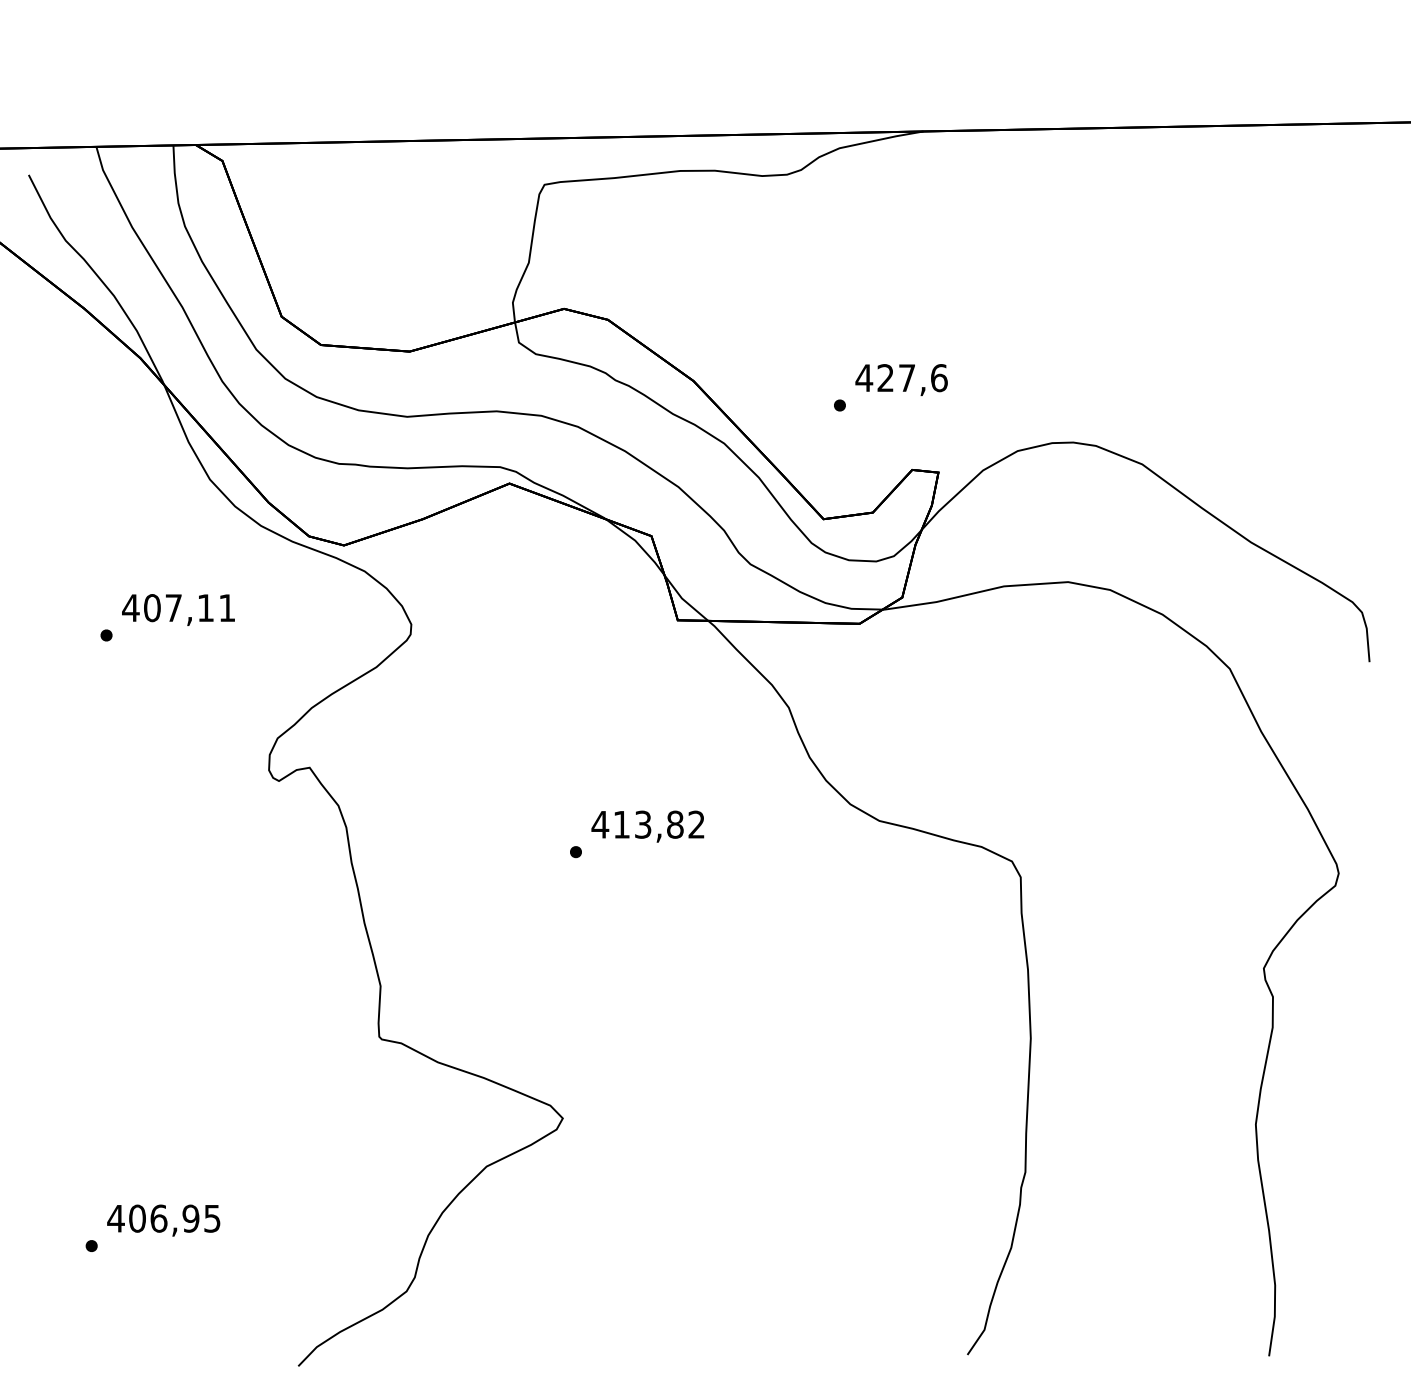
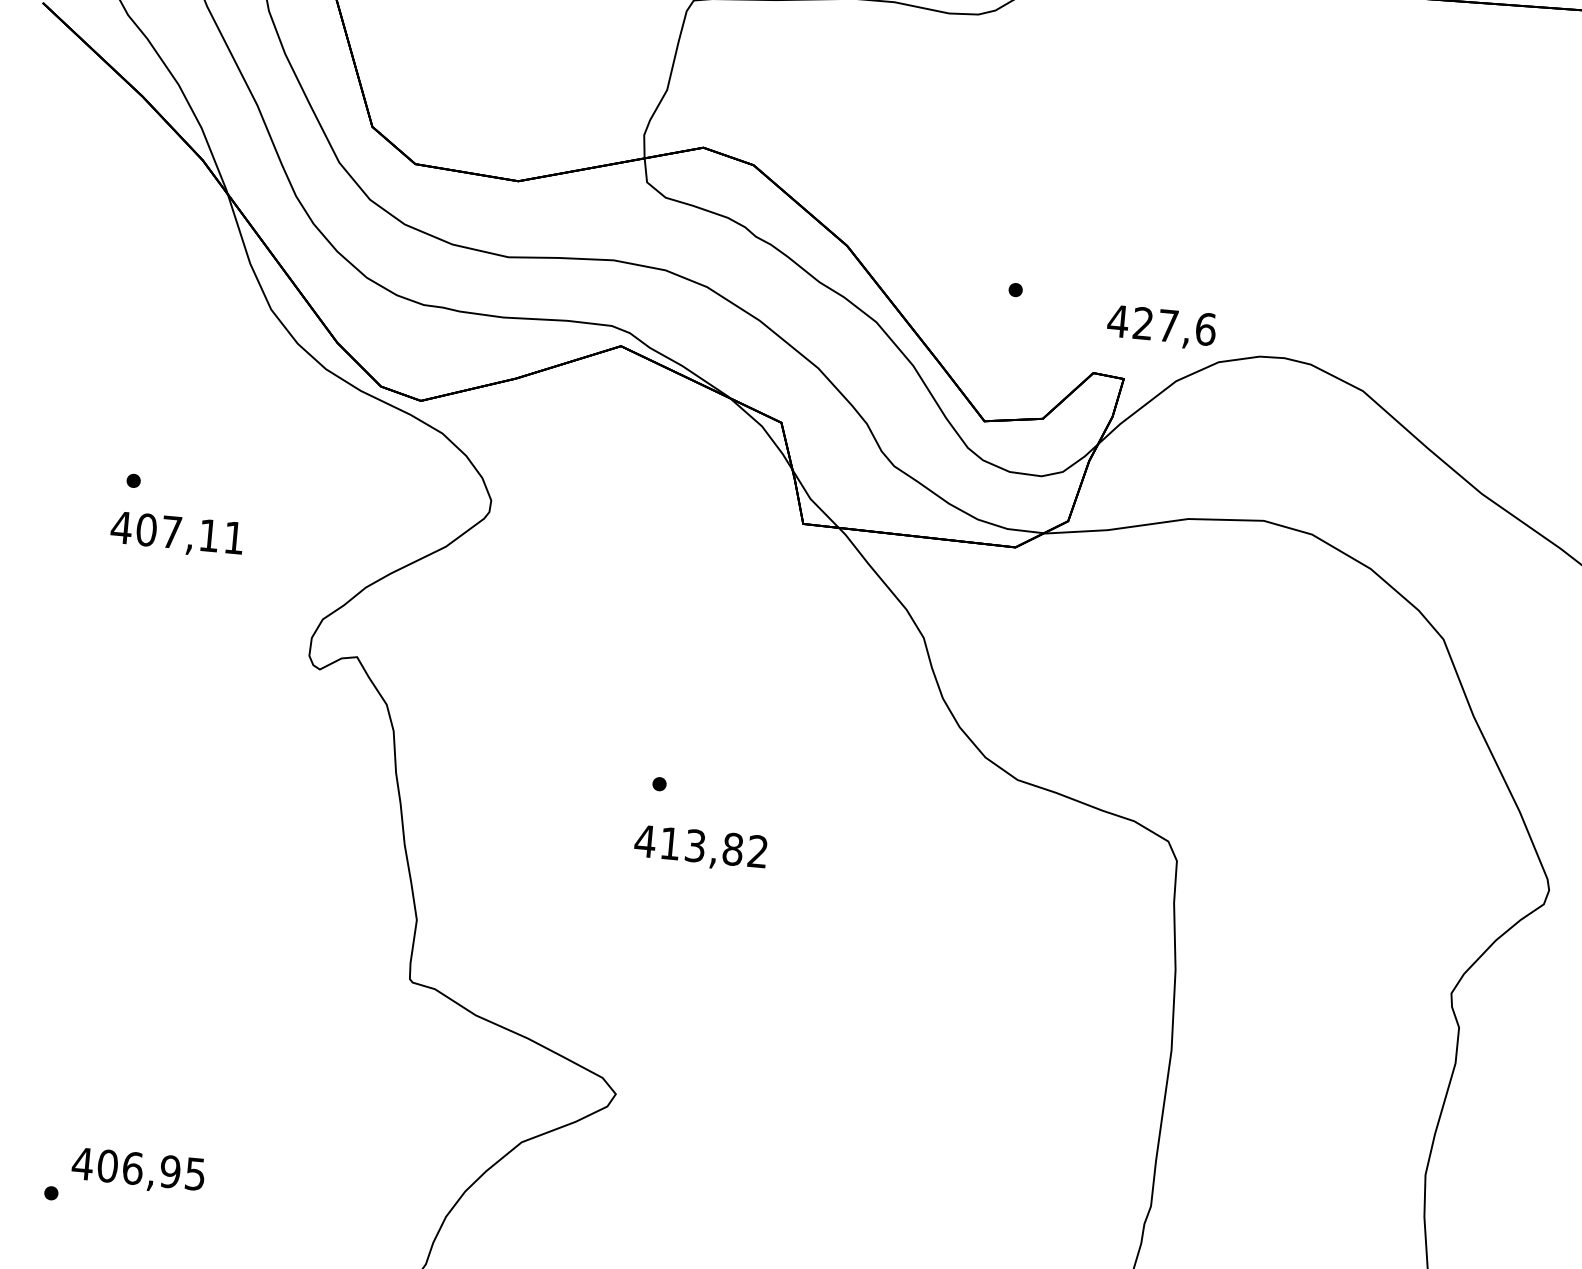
text: (901, 380) -> (1161, 328), moved
text: (178, 609) -> (177, 534), moved
text: (647, 826) -> (700, 848), moved

